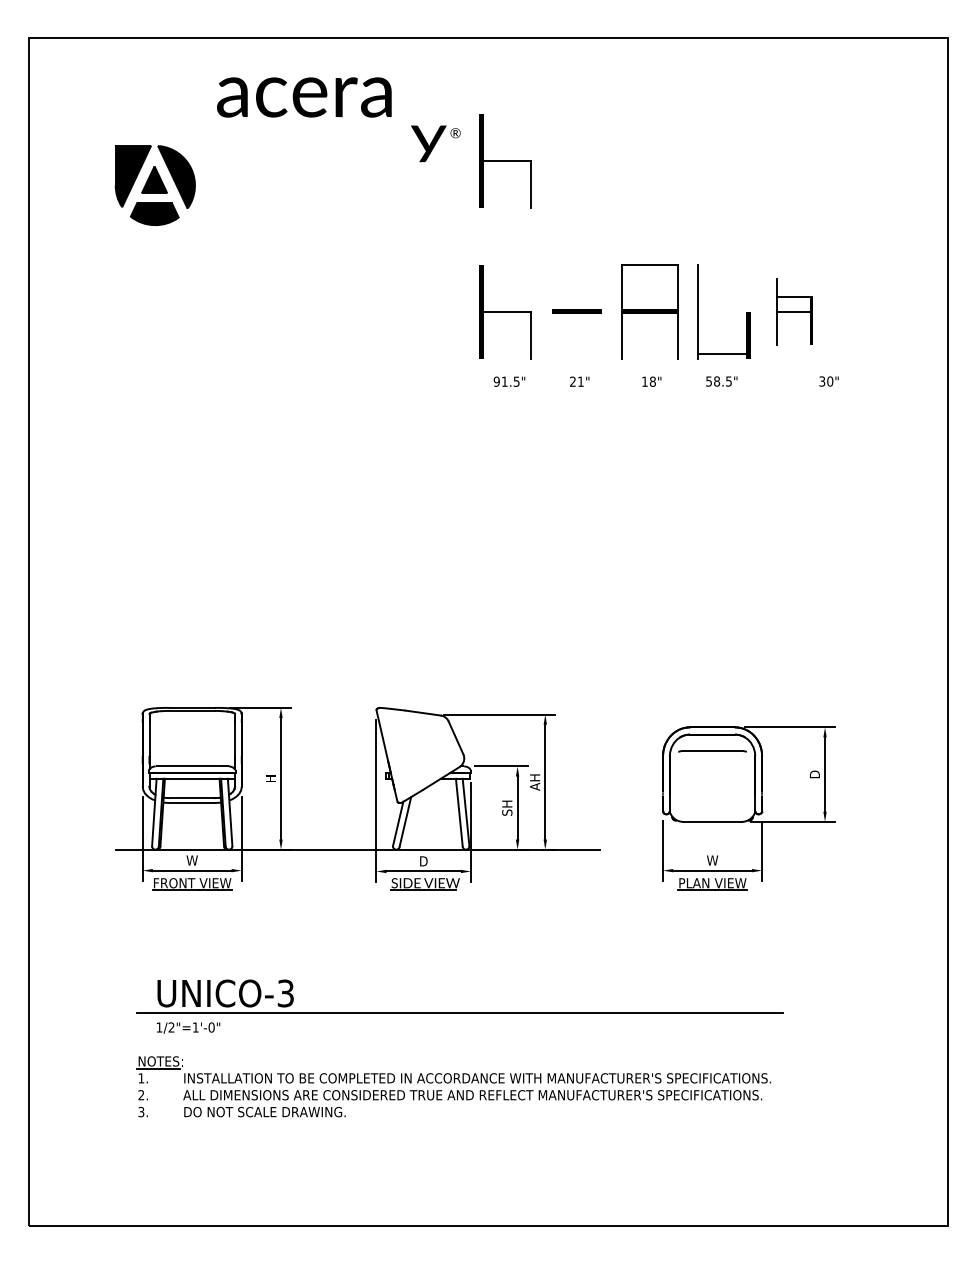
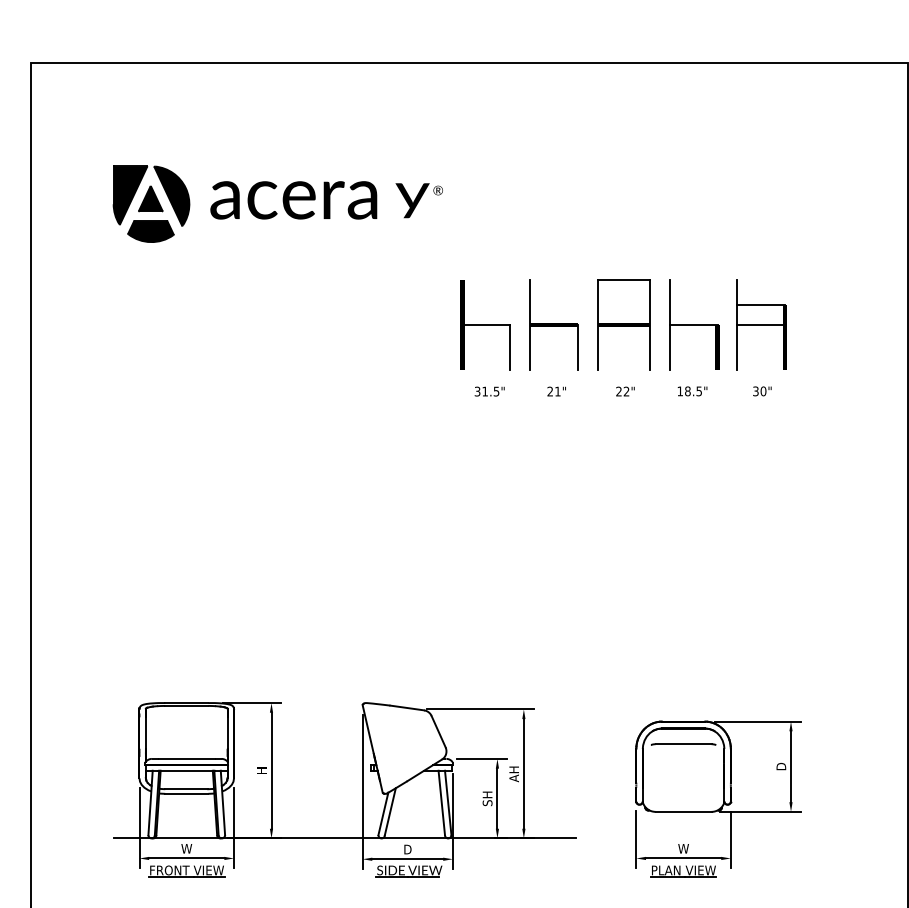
text: (304, 97) -> (293, 200), moved
text: (435, 143) -> (419, 200), moved
part: (505, 161) -> (485, 181), removed
line: (551, 311) -> (529, 324), added
part: (794, 311) -> (761, 324), size x1.43
line: (601, 334) -> (577, 346), added
line: (723, 353) -> (694, 324), moved
text: (496, 381) -> (477, 391), 91.5" -> 31.5"
text: (648, 381) -> (622, 391), 18" -> 22"
text: (708, 381) -> (679, 391), 58.5" -> 18.5"
text: (828, 381) -> (761, 391), moved

